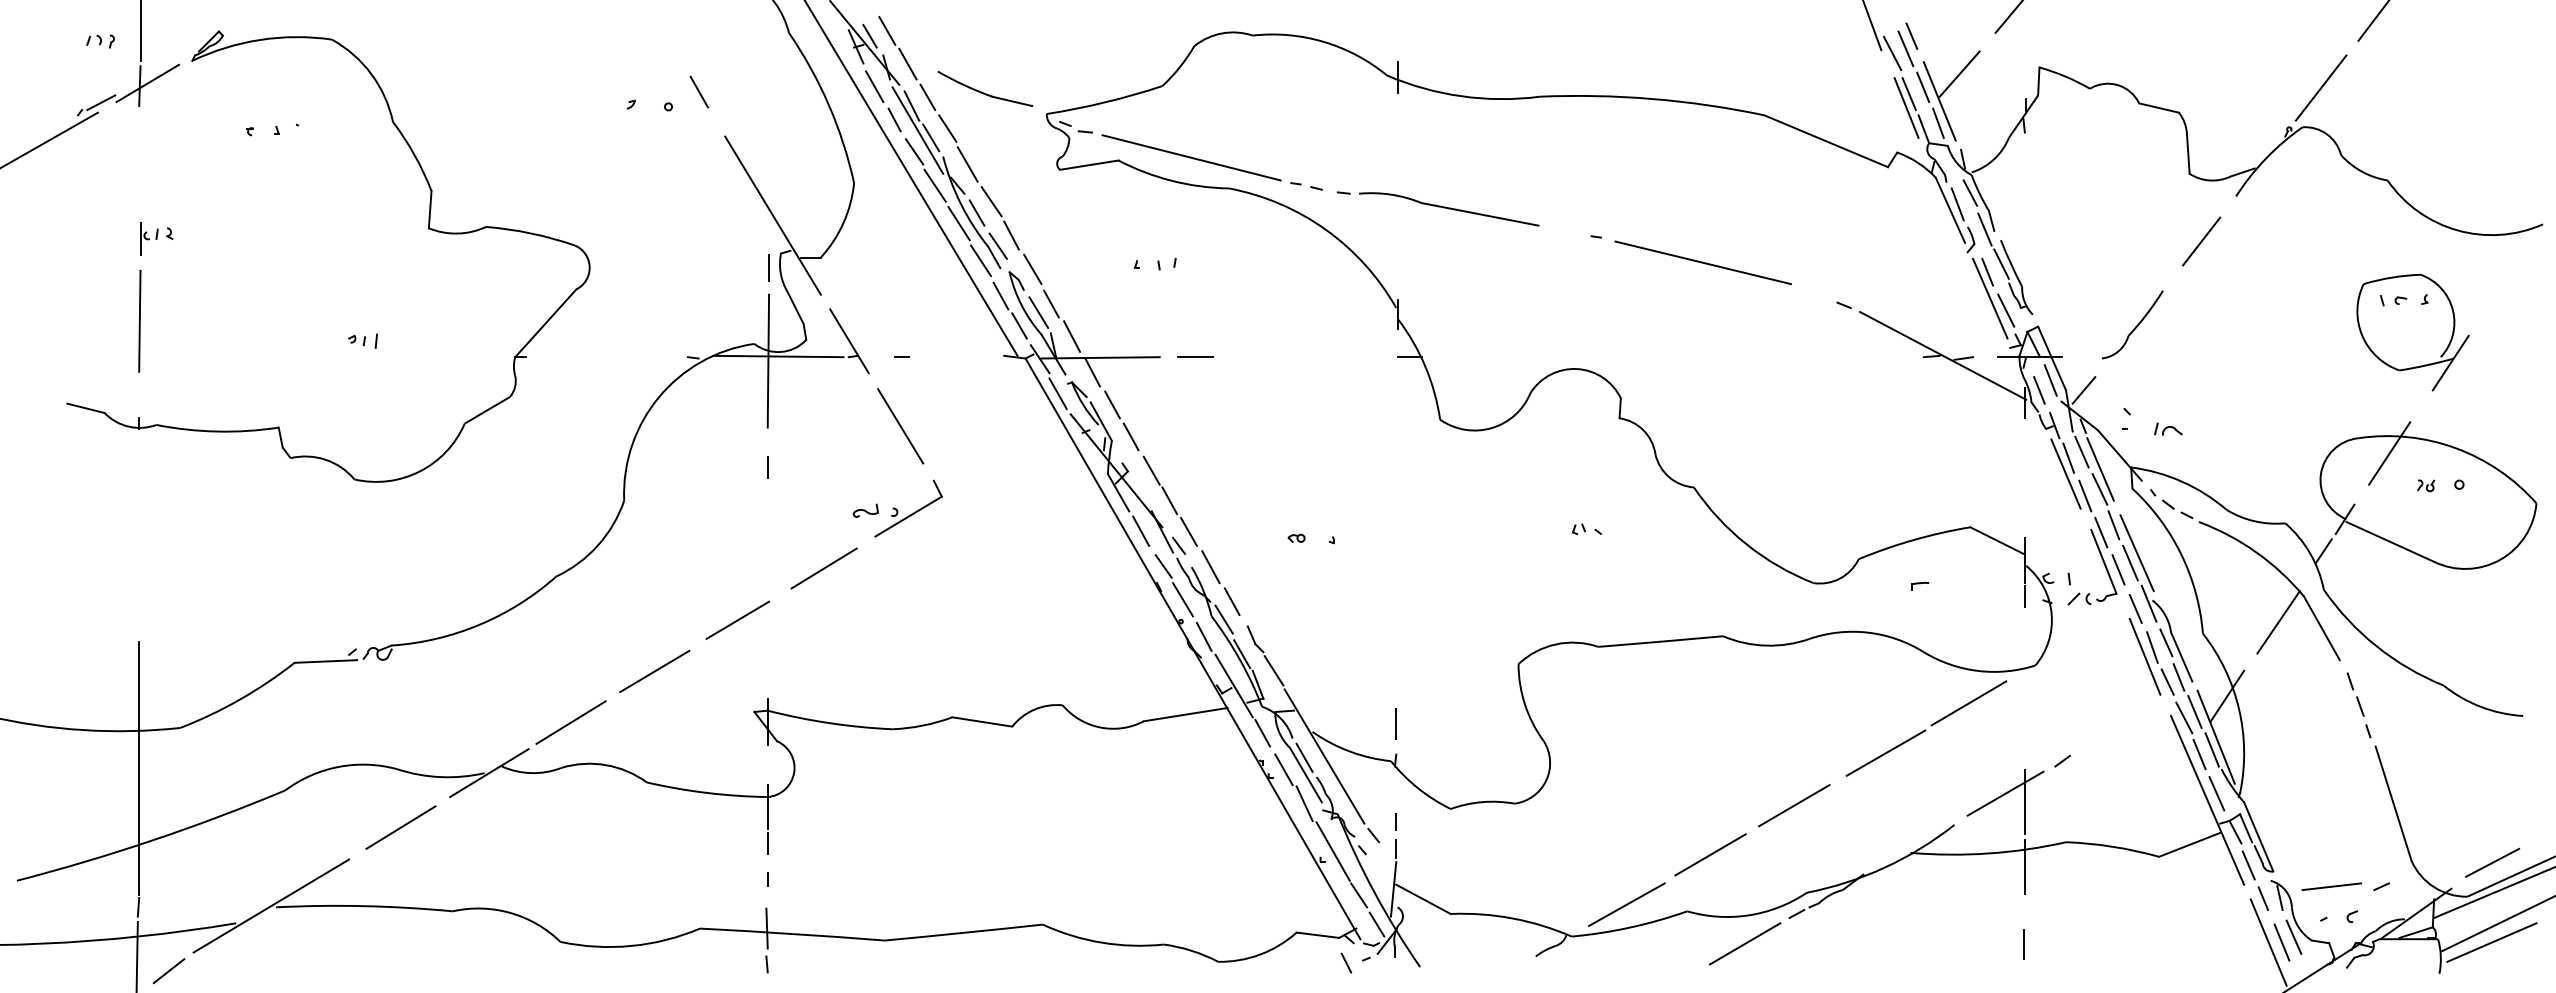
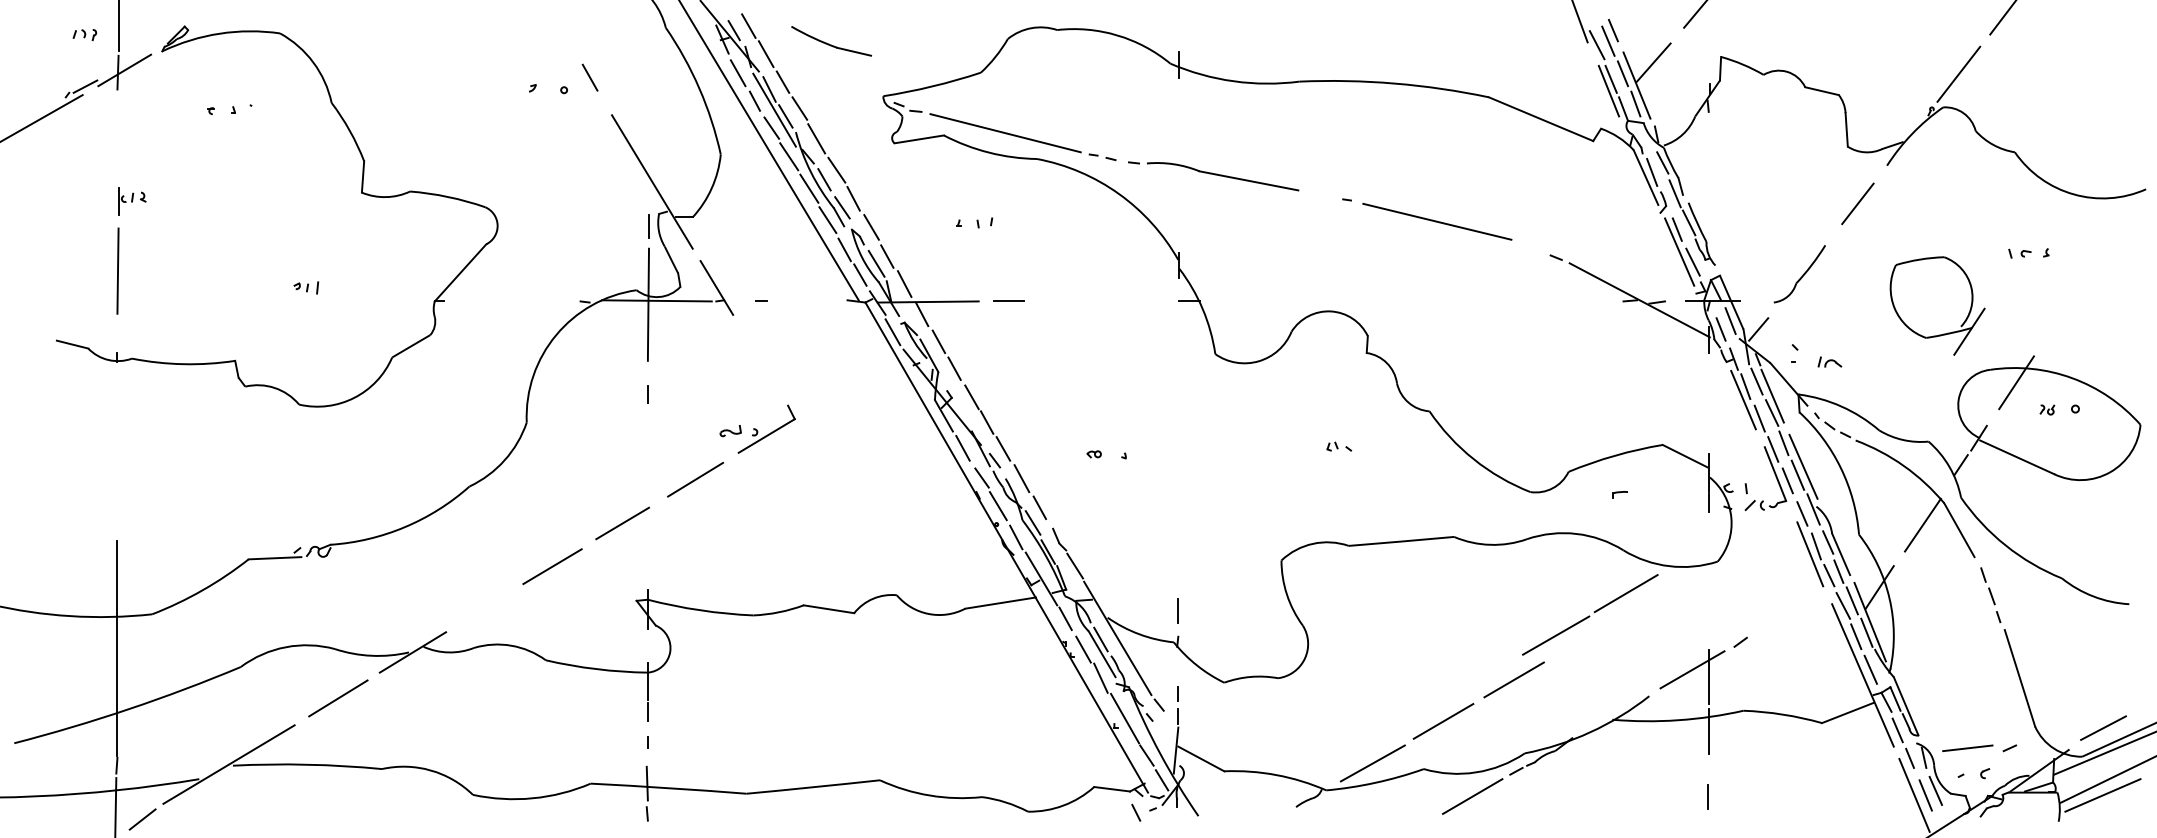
part: (985, 88) -> (831, 40), moved
part: (2420, 365) -> (1943, 333), moved
line: (900, 426) -> (759, 359), removed
line: (570, 722) -> (481, 609), removed
part: (1926, 728) -> (1590, 614), moved

